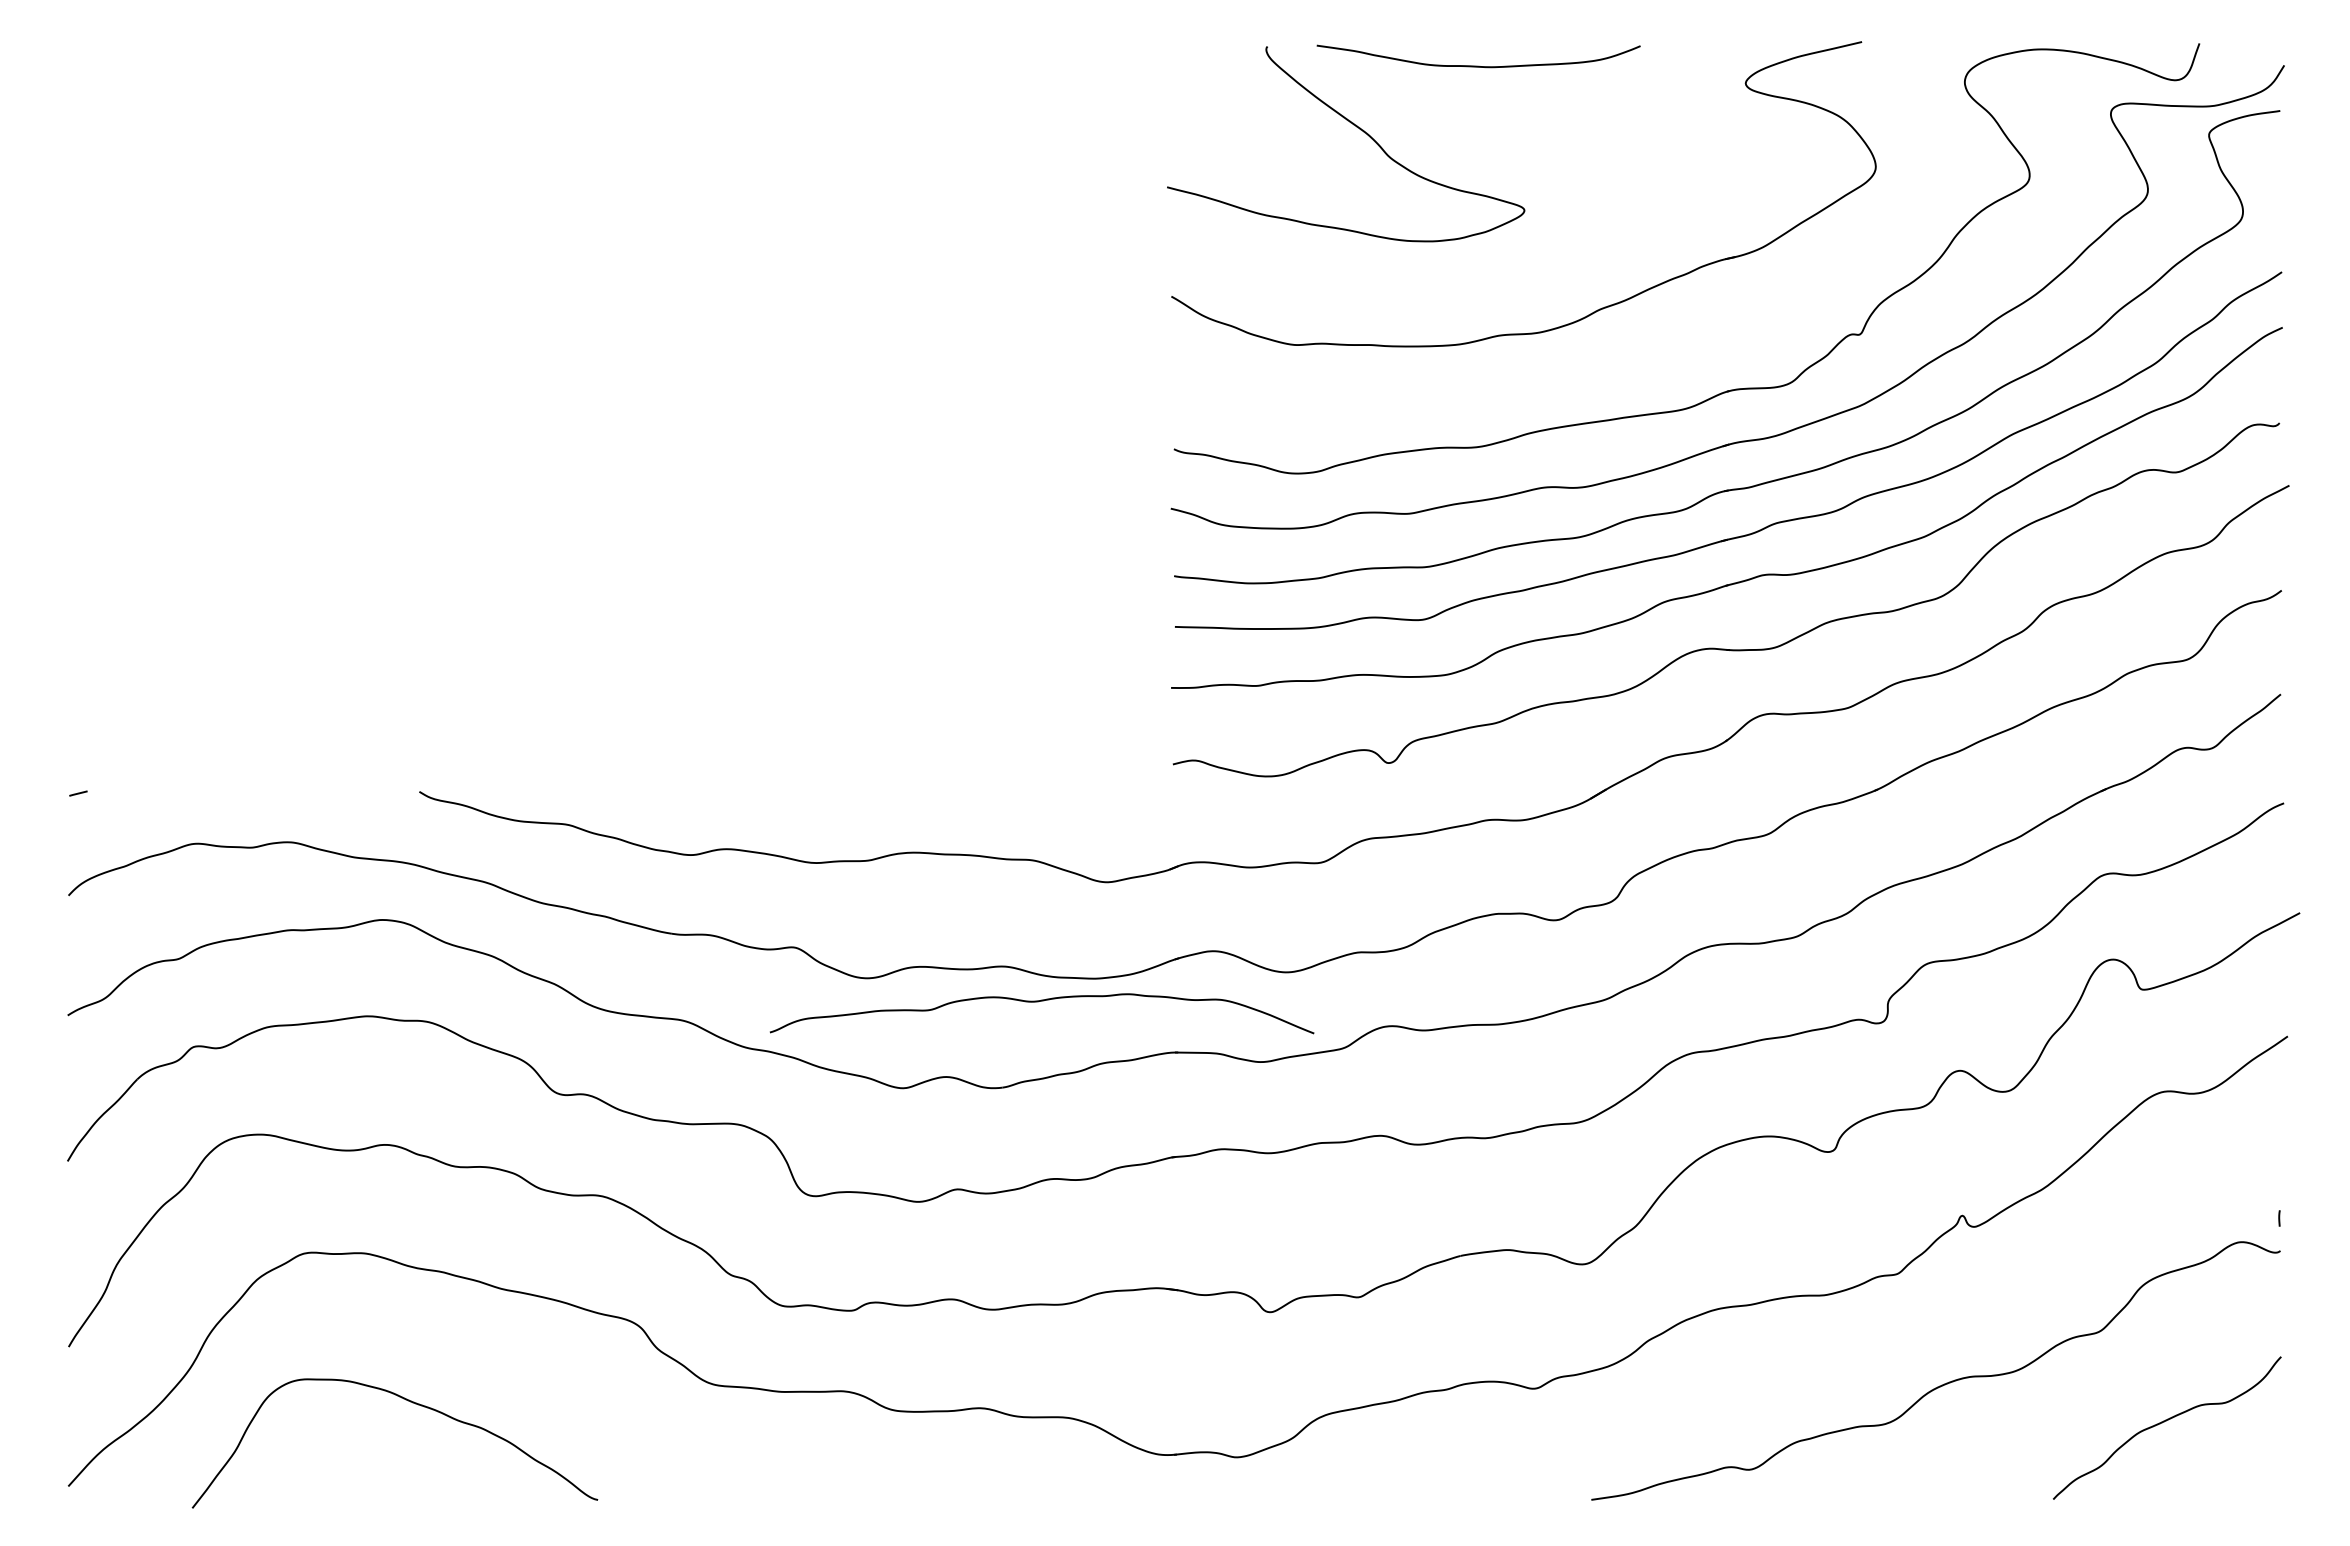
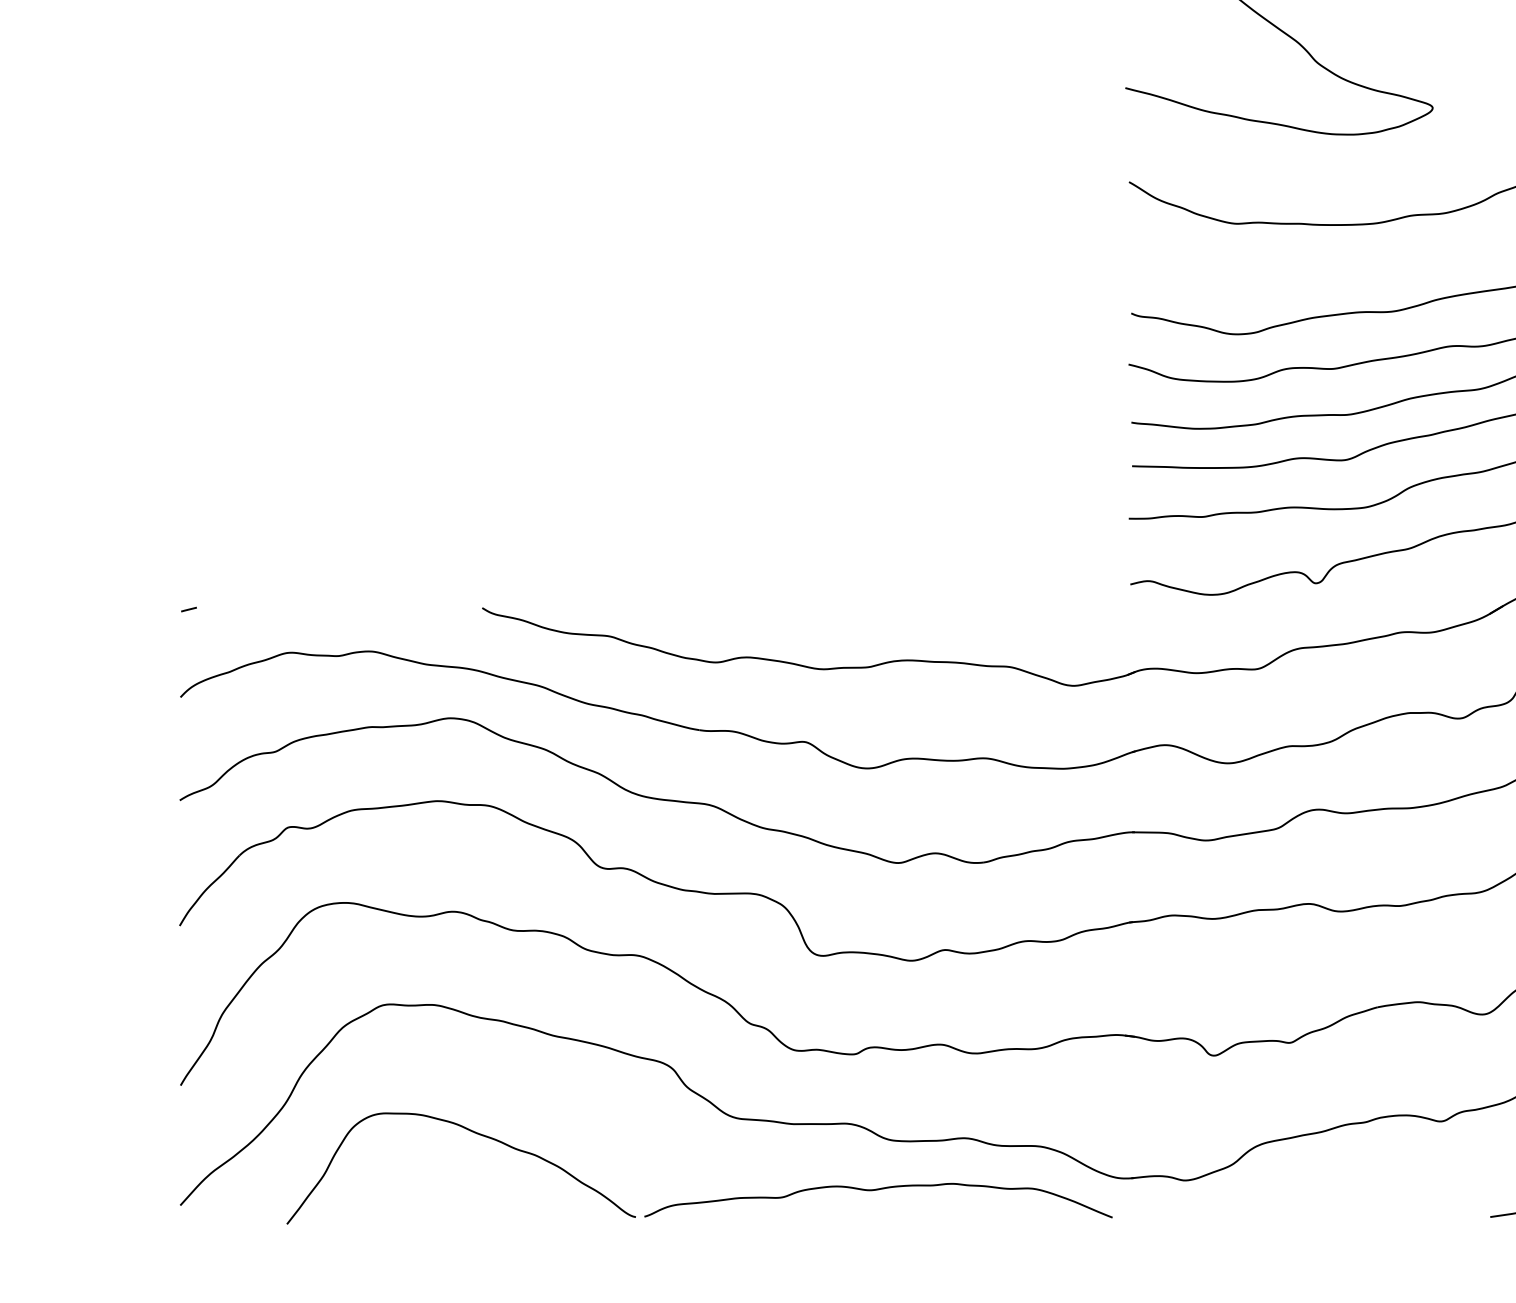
curve: (1038, 1002) -> (875, 1190), moved

